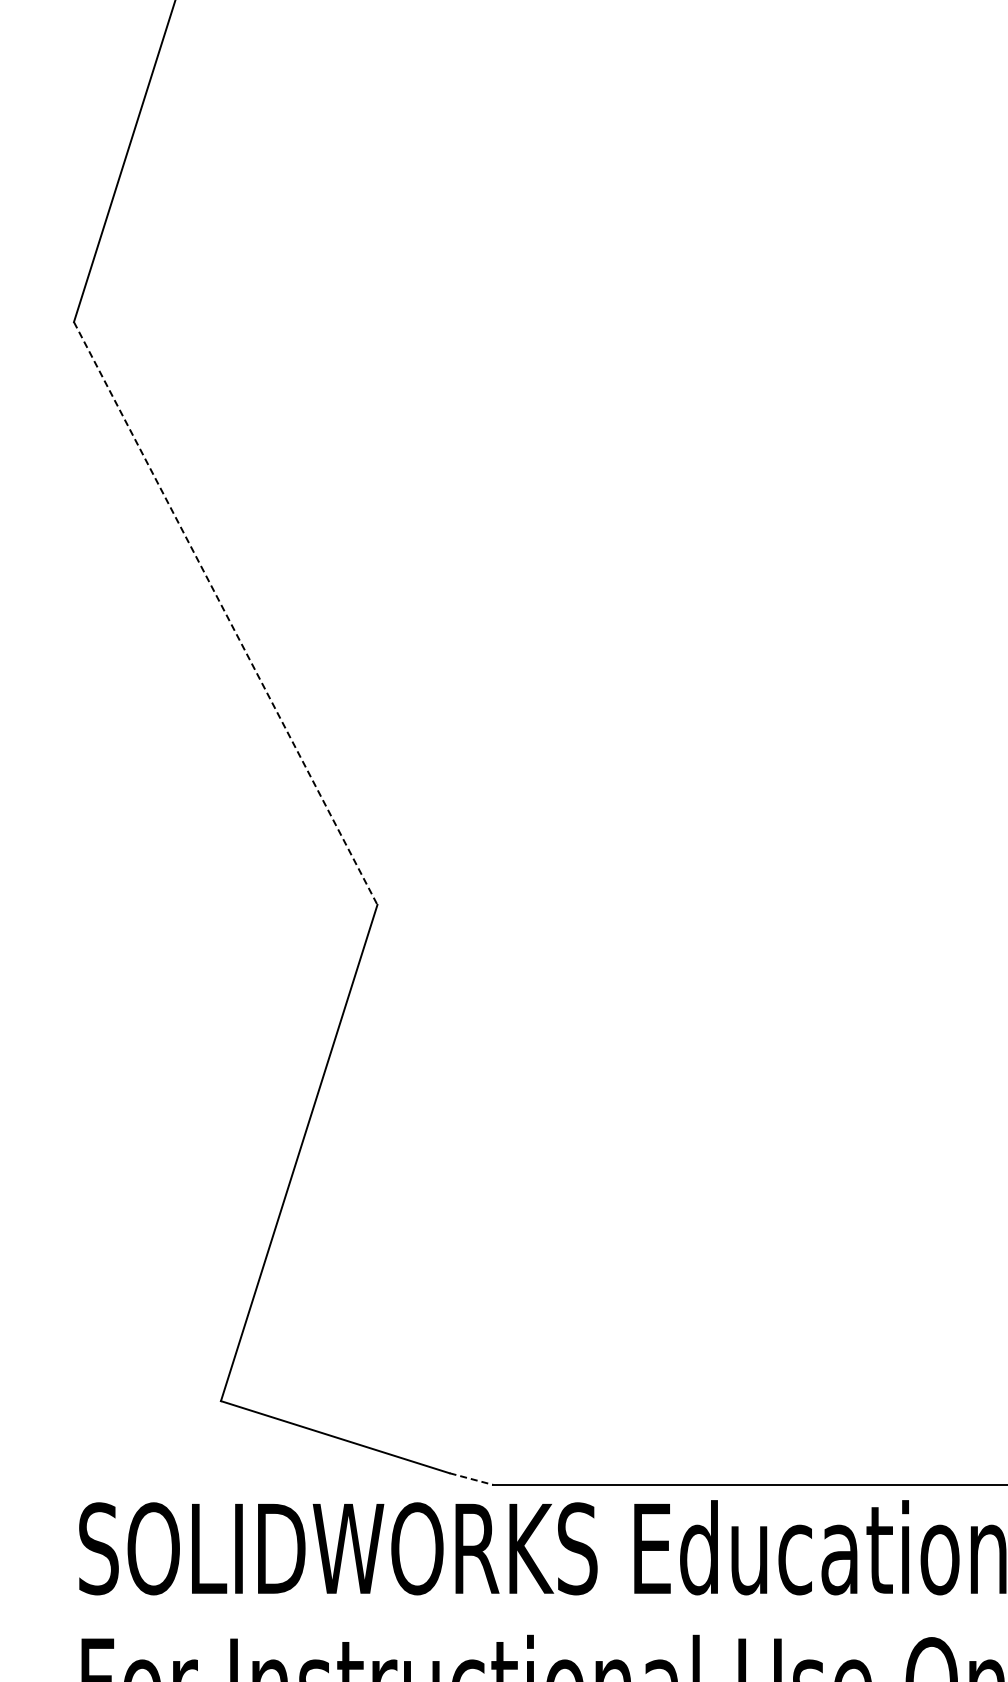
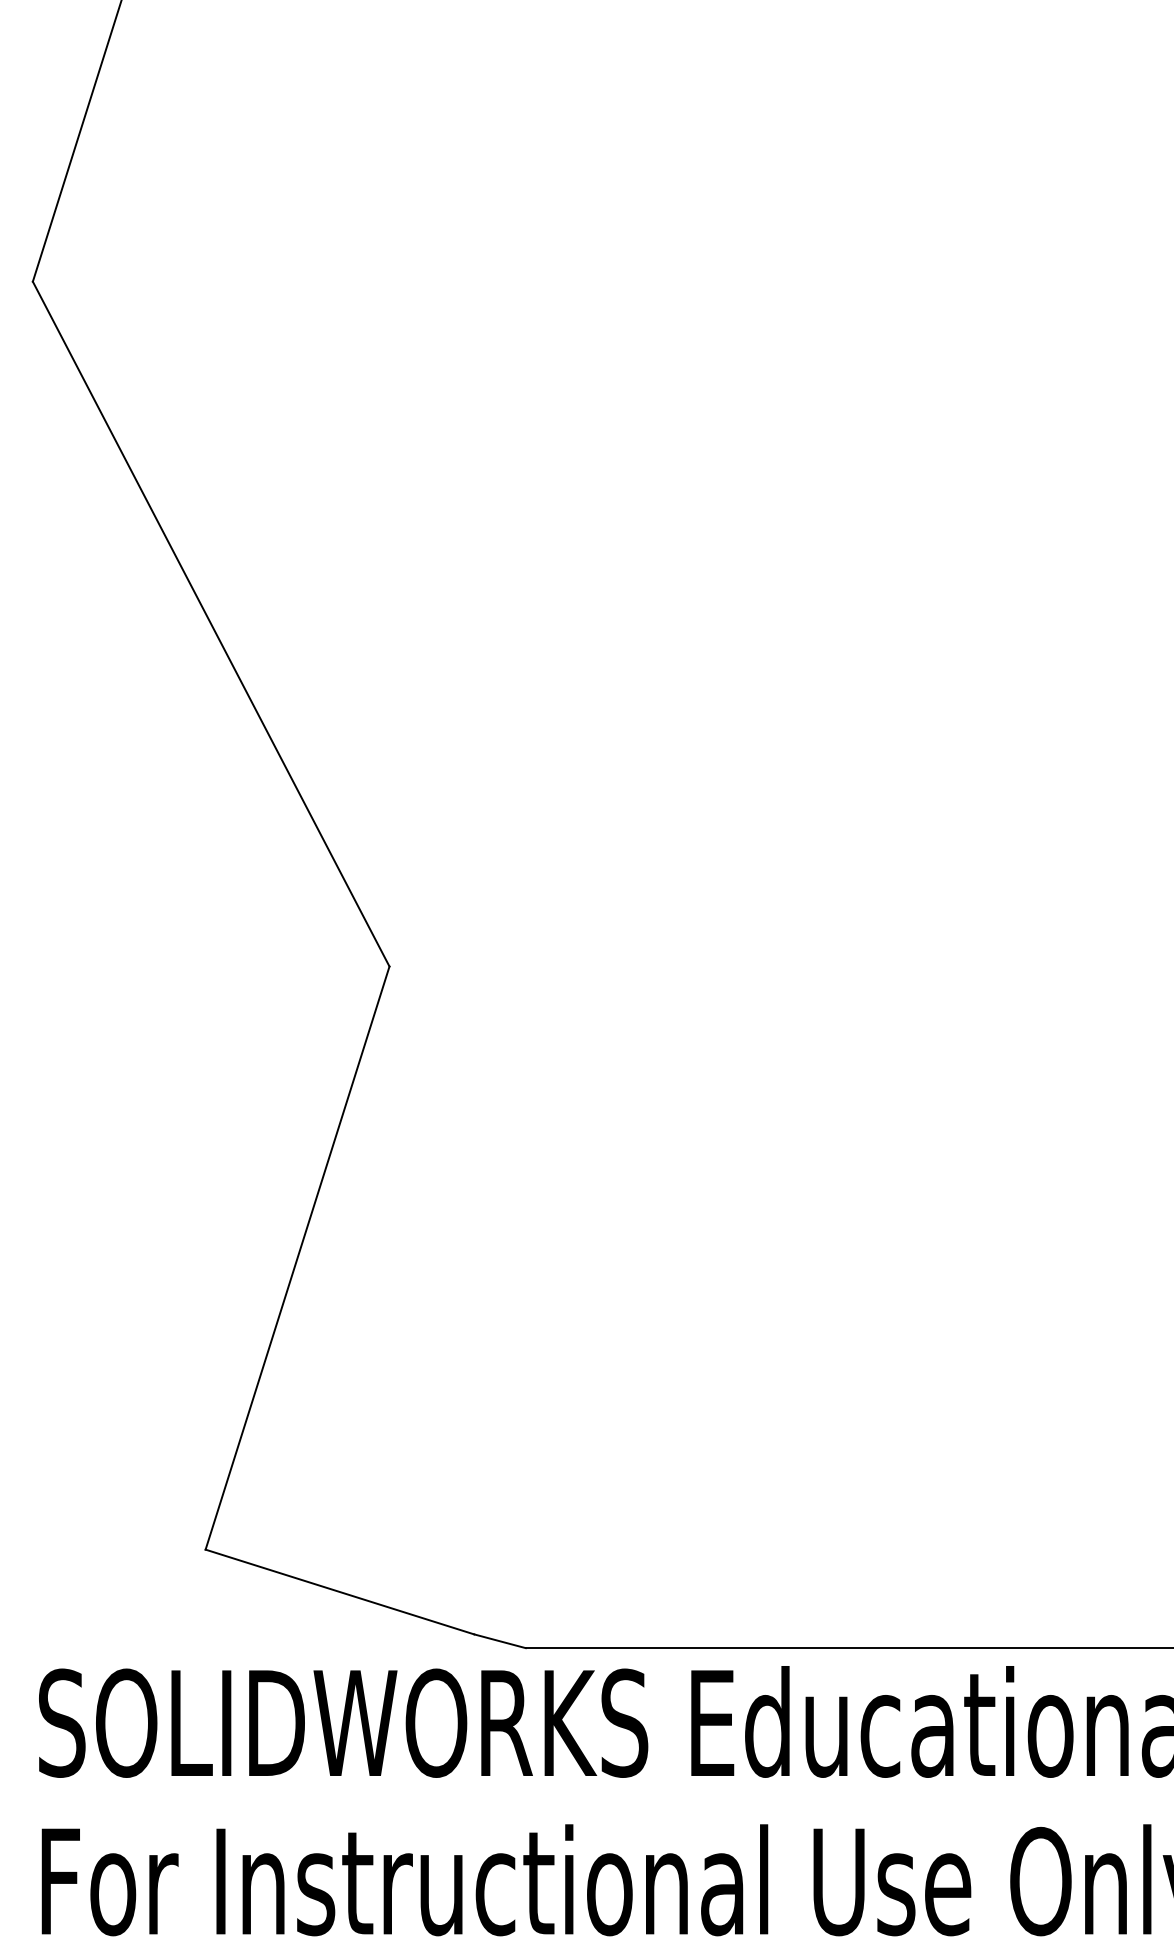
line: (225, 613) -> (210, 624), dashed -> solid
line: (471, 1479) -> (500, 1641), dashed -> solid

